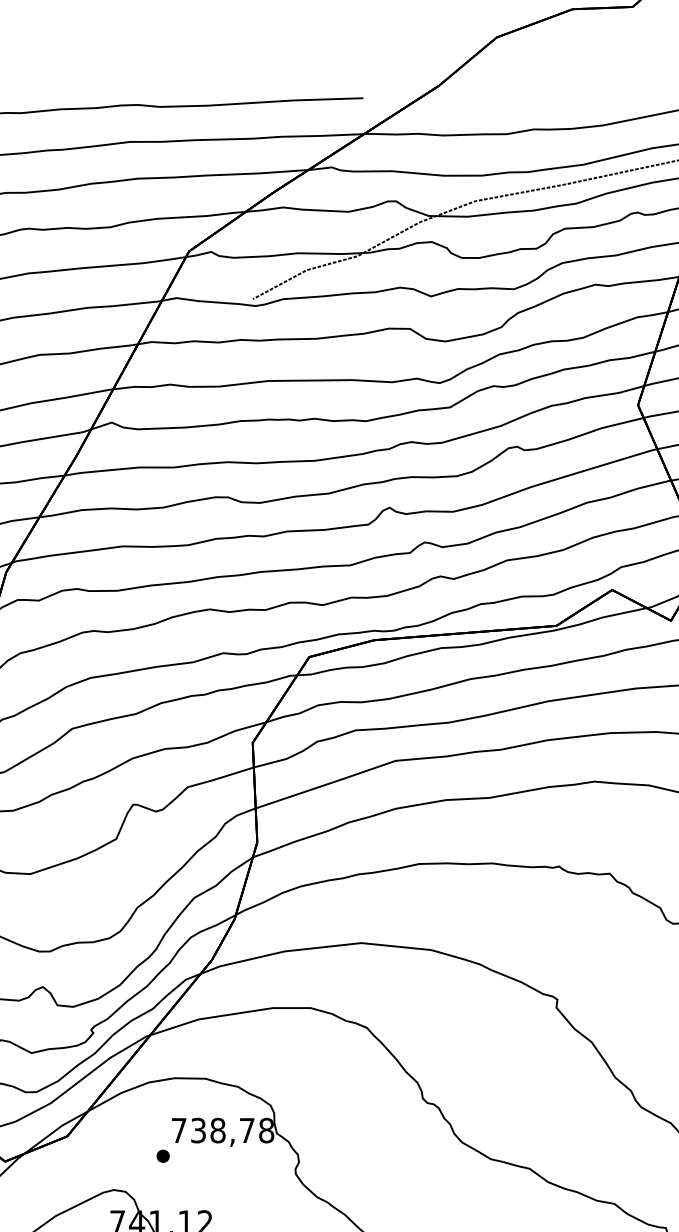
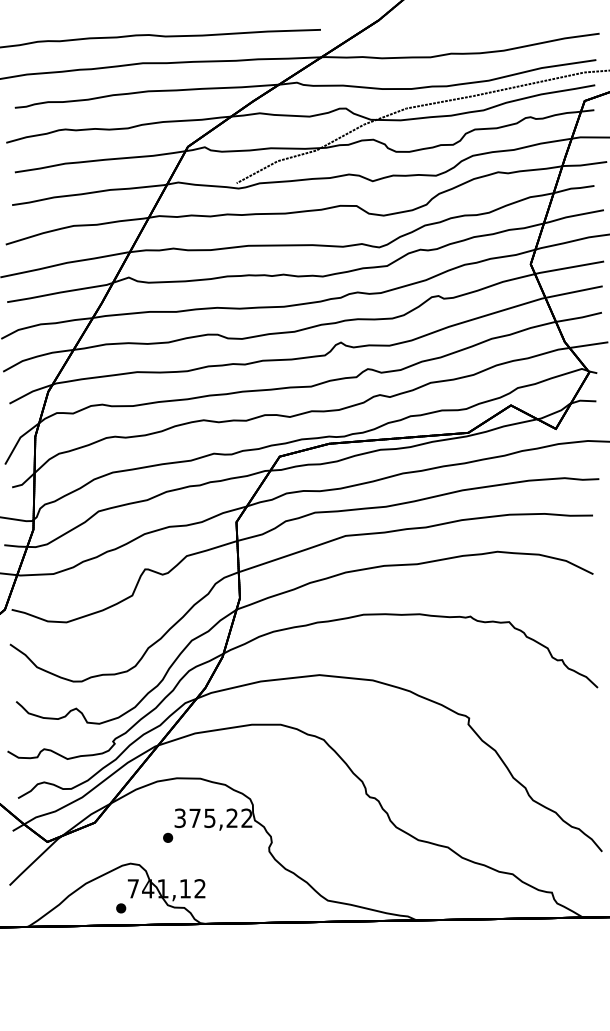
text: (222, 1130) -> (213, 818), 738,78 -> 375,22

